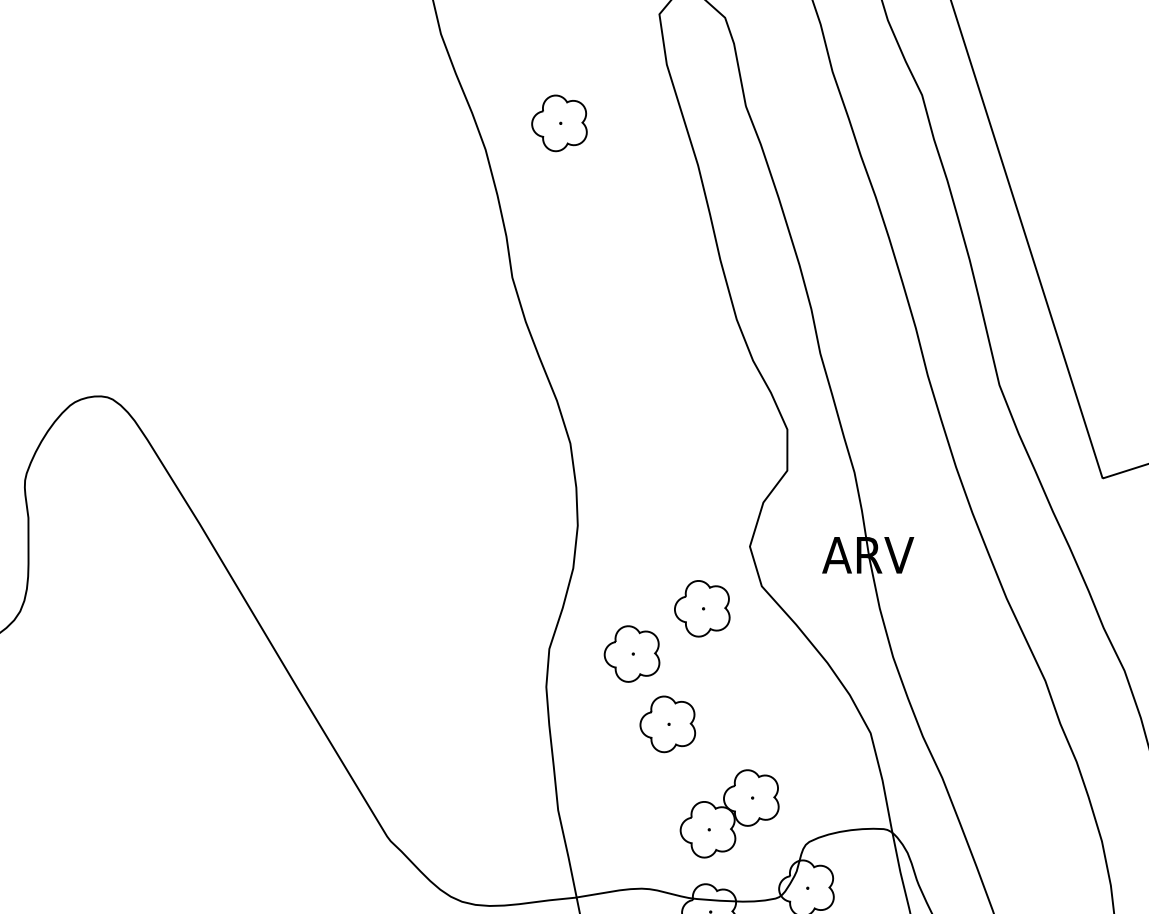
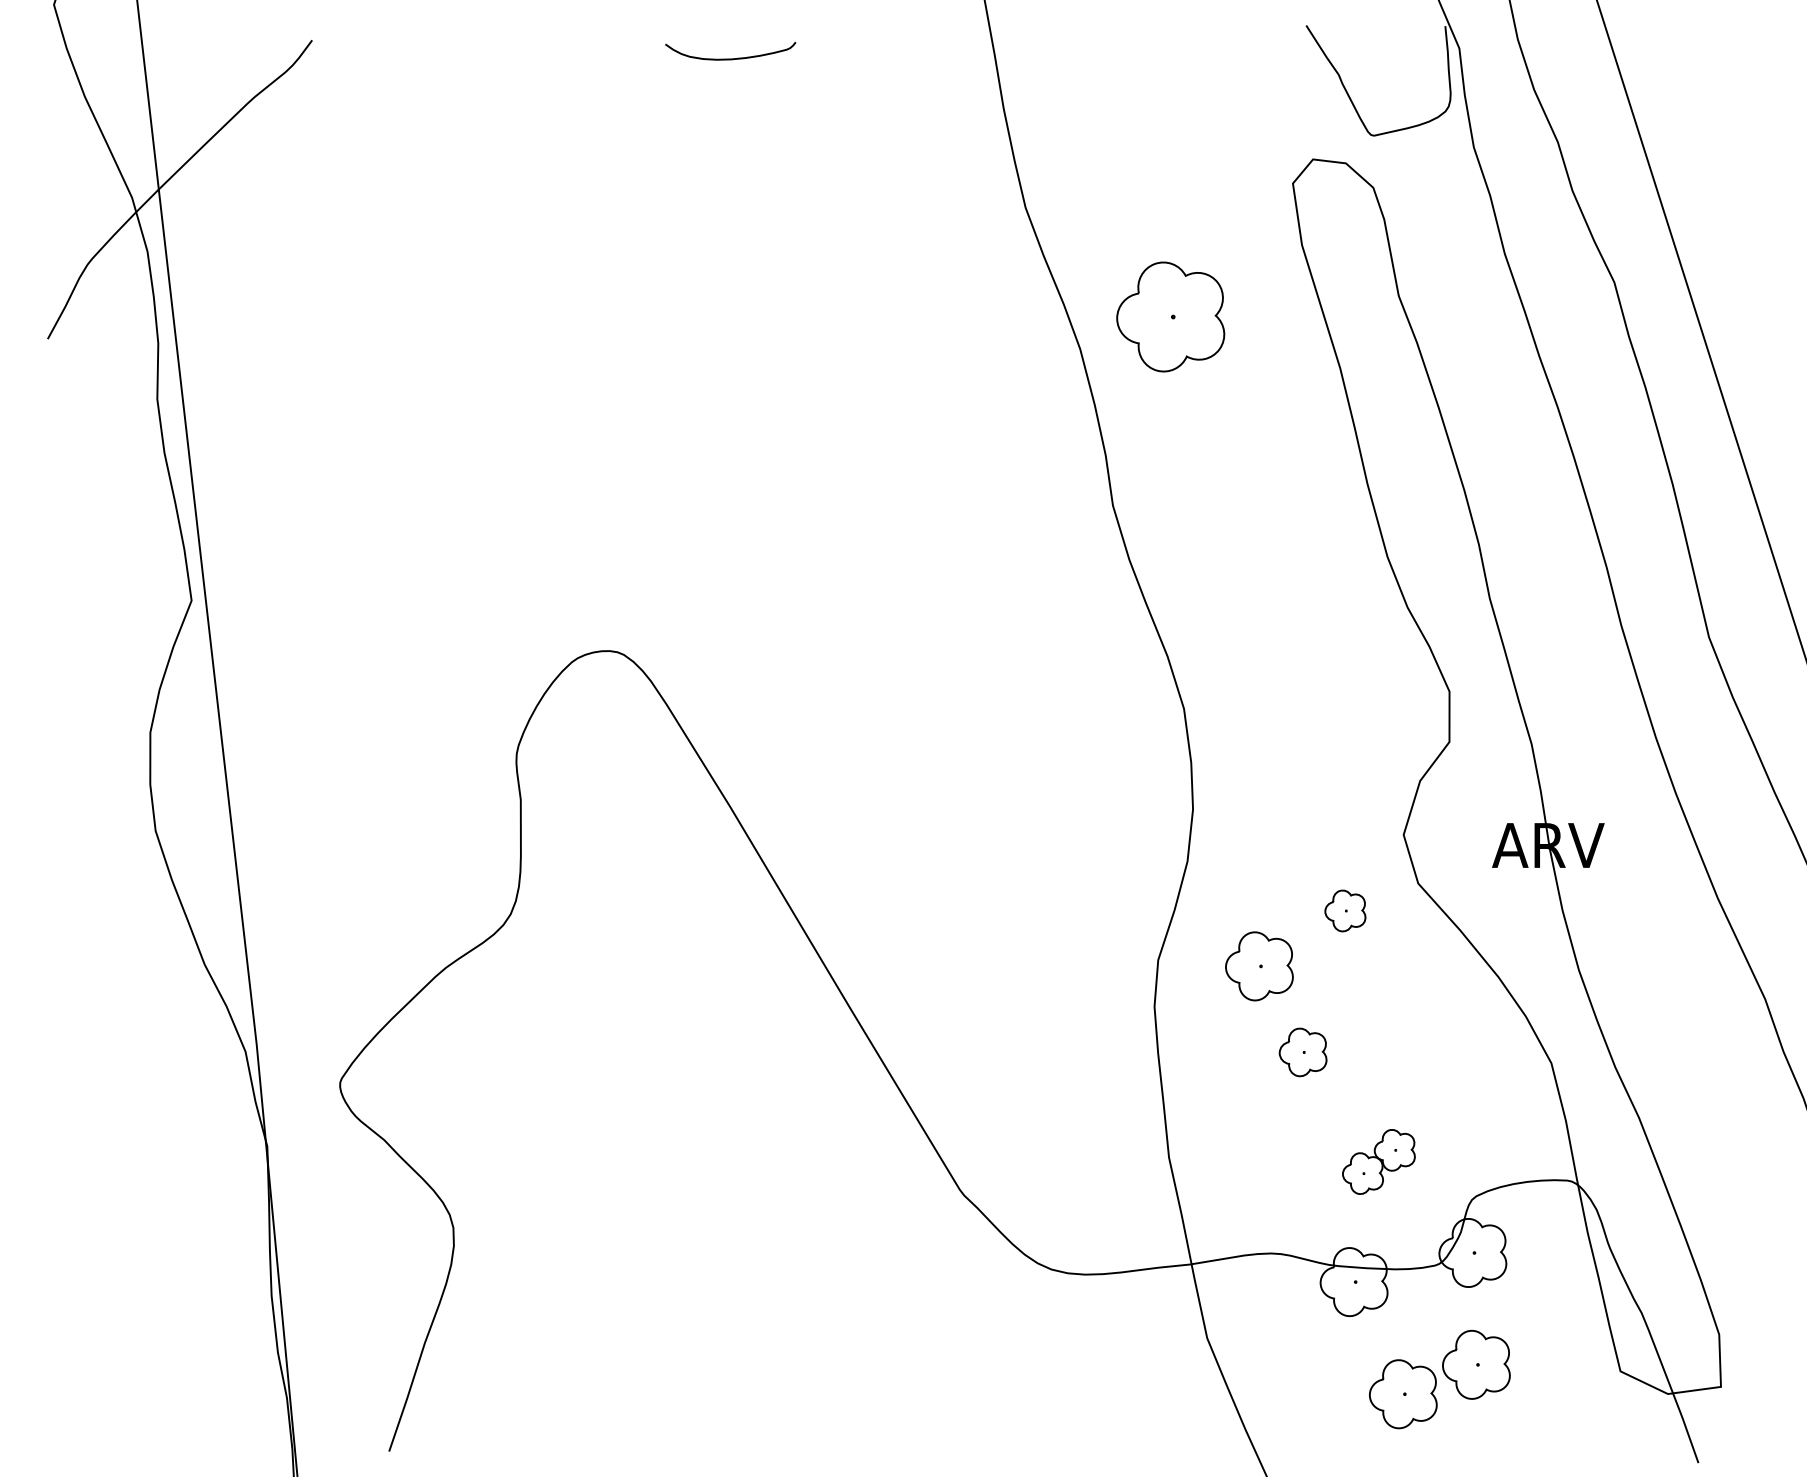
part: (559, 122) -> (1170, 316), size x1.6
part: (702, 608) -> (1345, 910), size x0.6
part: (667, 724) -> (1302, 1052), size x0.7
part: (729, 813) -> (1378, 1161), size x0.6

